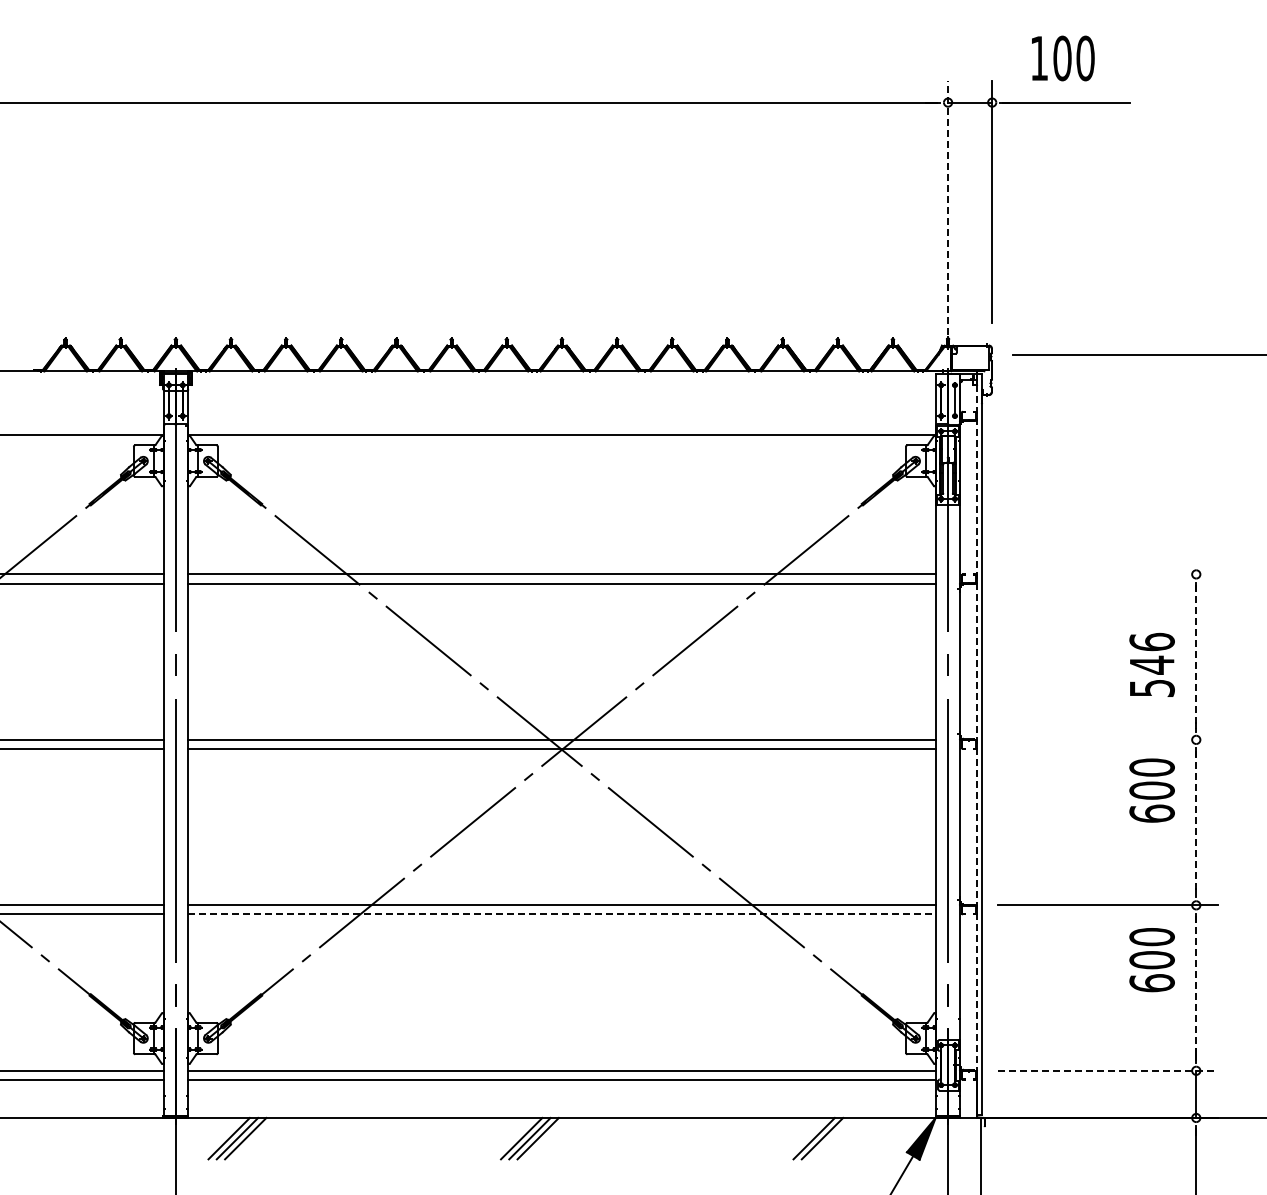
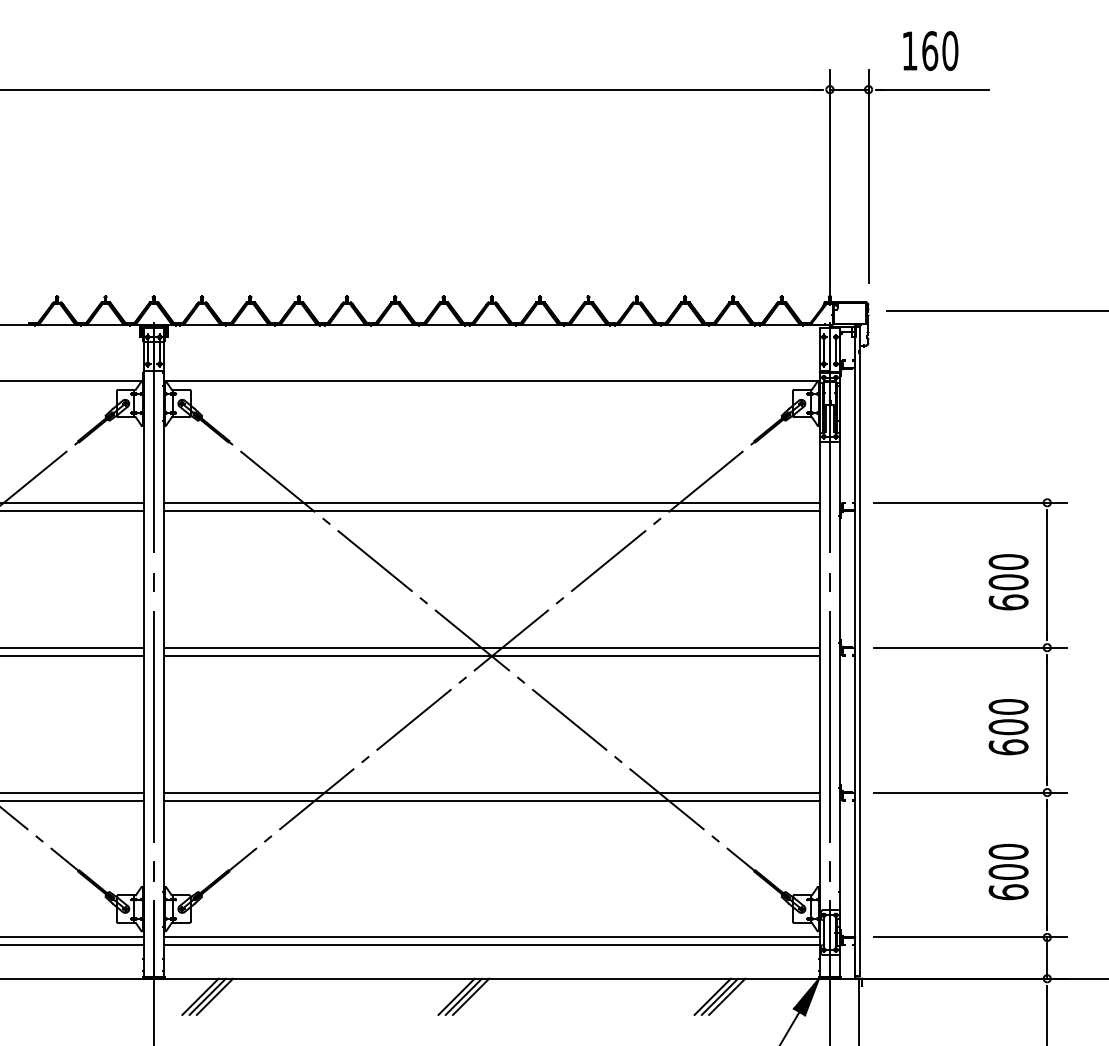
text: (1062, 58) -> (930, 51), 100 -> 160
line: (948, 212) -> (830, 185), dashed -> solid
line: (1108, 574) -> (970, 502), added
line: (1196, 657) -> (1047, 575), dashed -> solid
text: (1151, 664) -> (1008, 581), 546 -> 600
line: (1108, 739) -> (970, 647), added
line: (976, 744) -> (854, 651), dashed -> solid
text: (1151, 790) -> (1008, 727), moved
line: (1196, 822) -> (1047, 720), dashed -> solid
line: (562, 914) -> (492, 800), dashed -> solid
text: (1151, 960) -> (1008, 872), moved
line: (1196, 988) -> (1047, 865), dashed -> solid
line: (1108, 1070) -> (970, 937), dashed -> solid
line: (830, 1138) -> (726, 996), added

